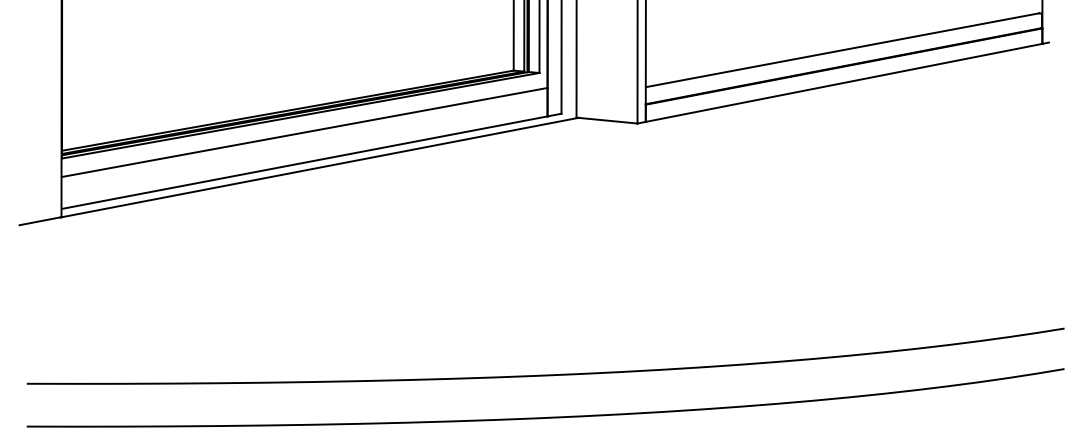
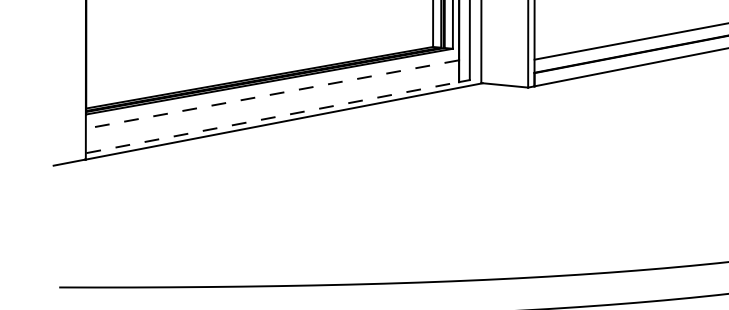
line: (304, 132) -> (272, 94), solid -> dashed
line: (304, 162) -> (272, 117), solid -> dashed

